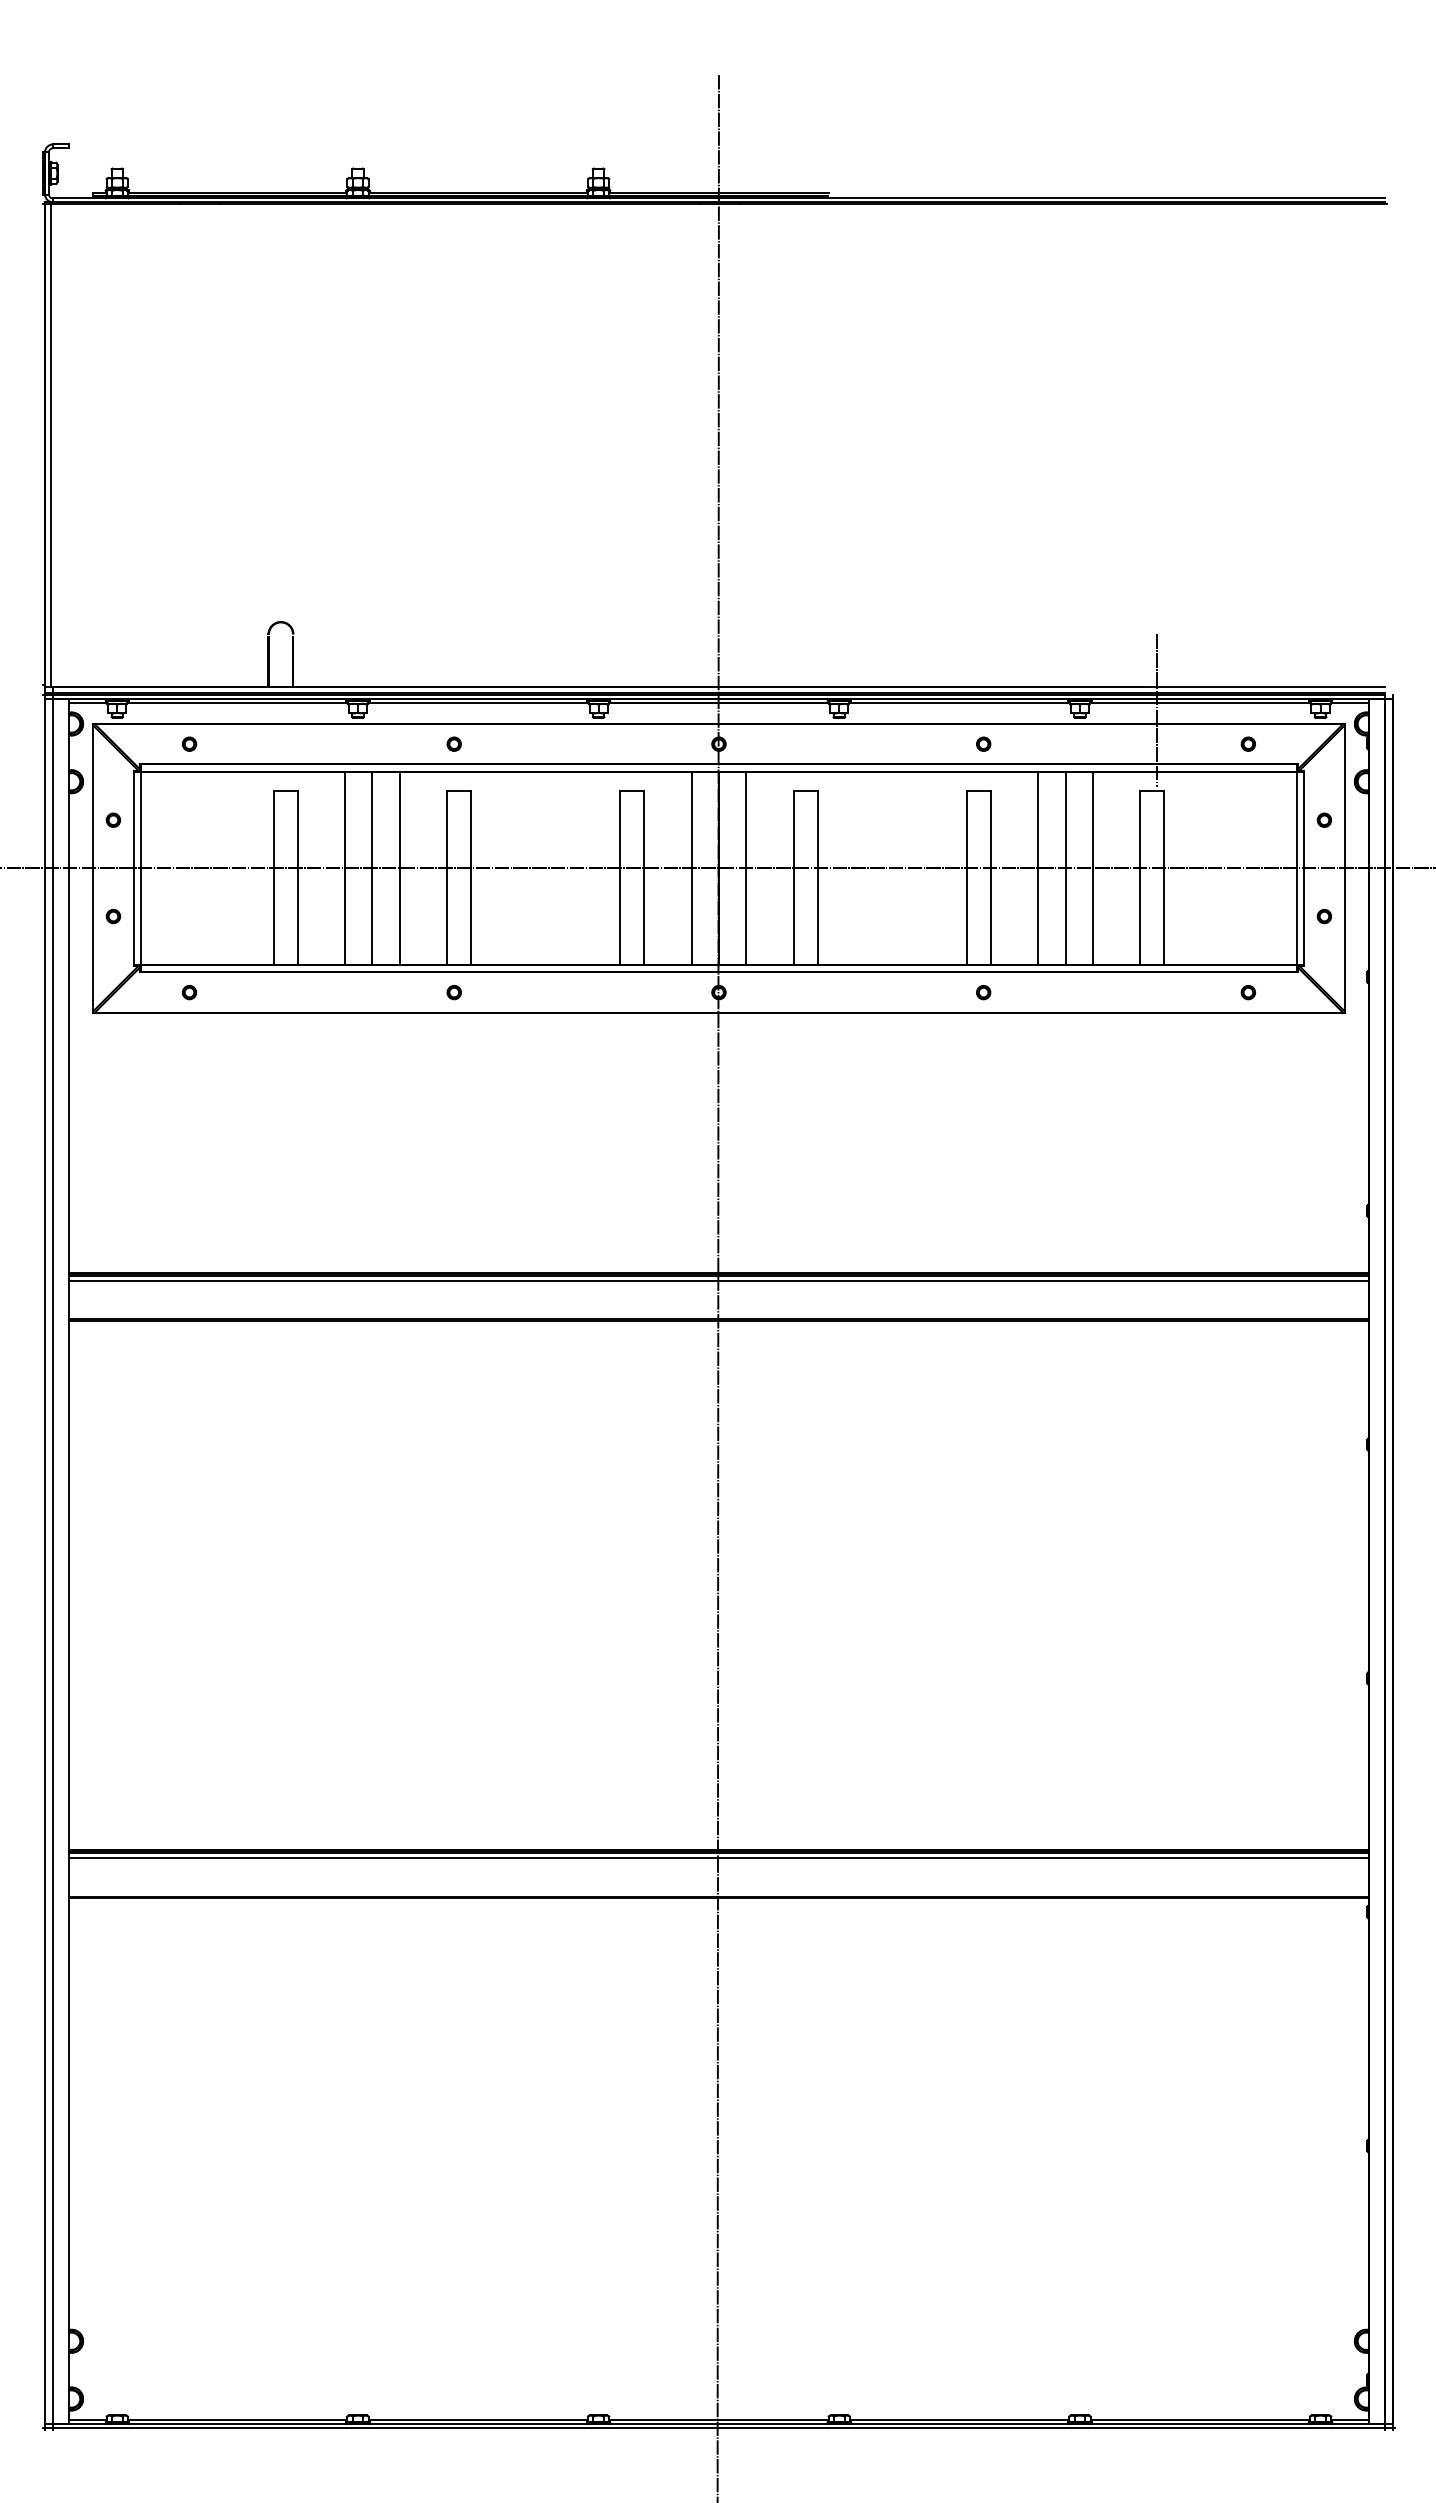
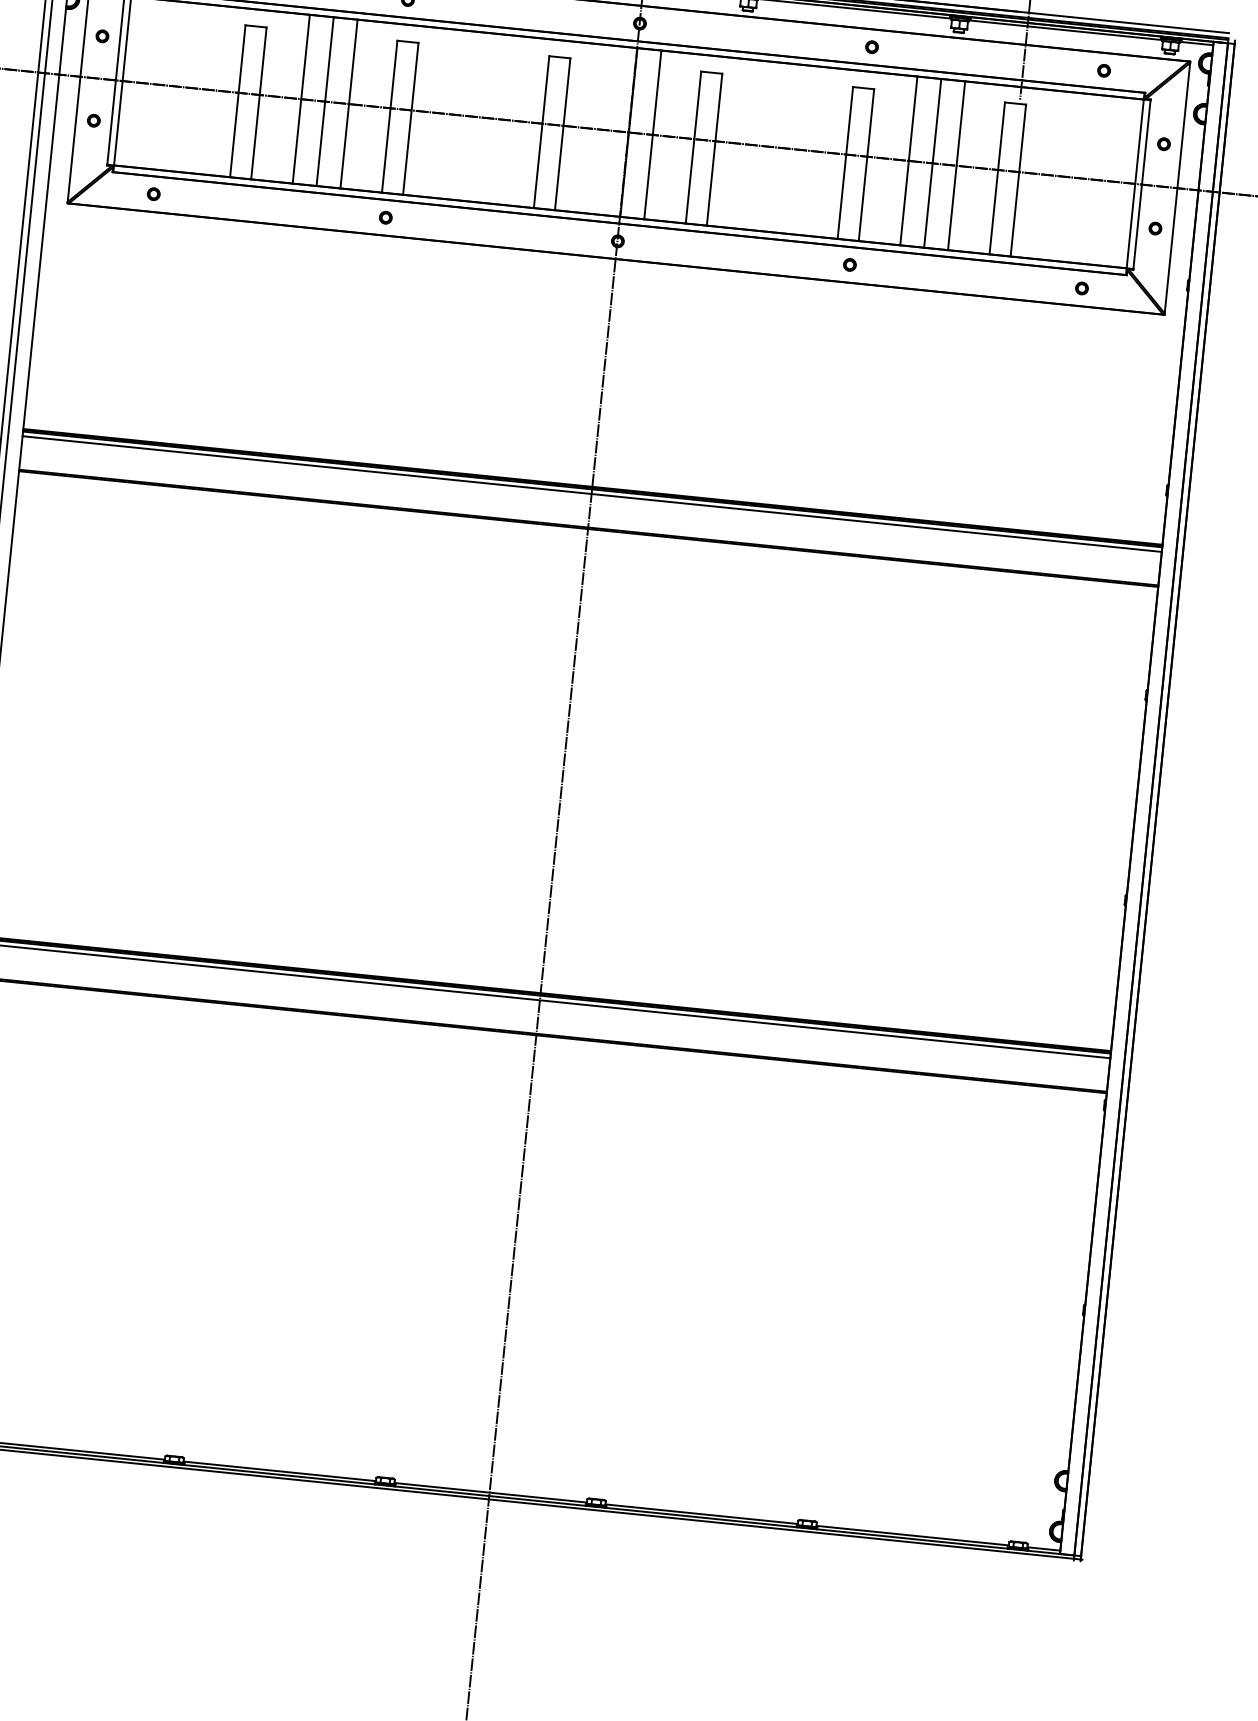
line: (691, 868) -> (604, 130), removed

